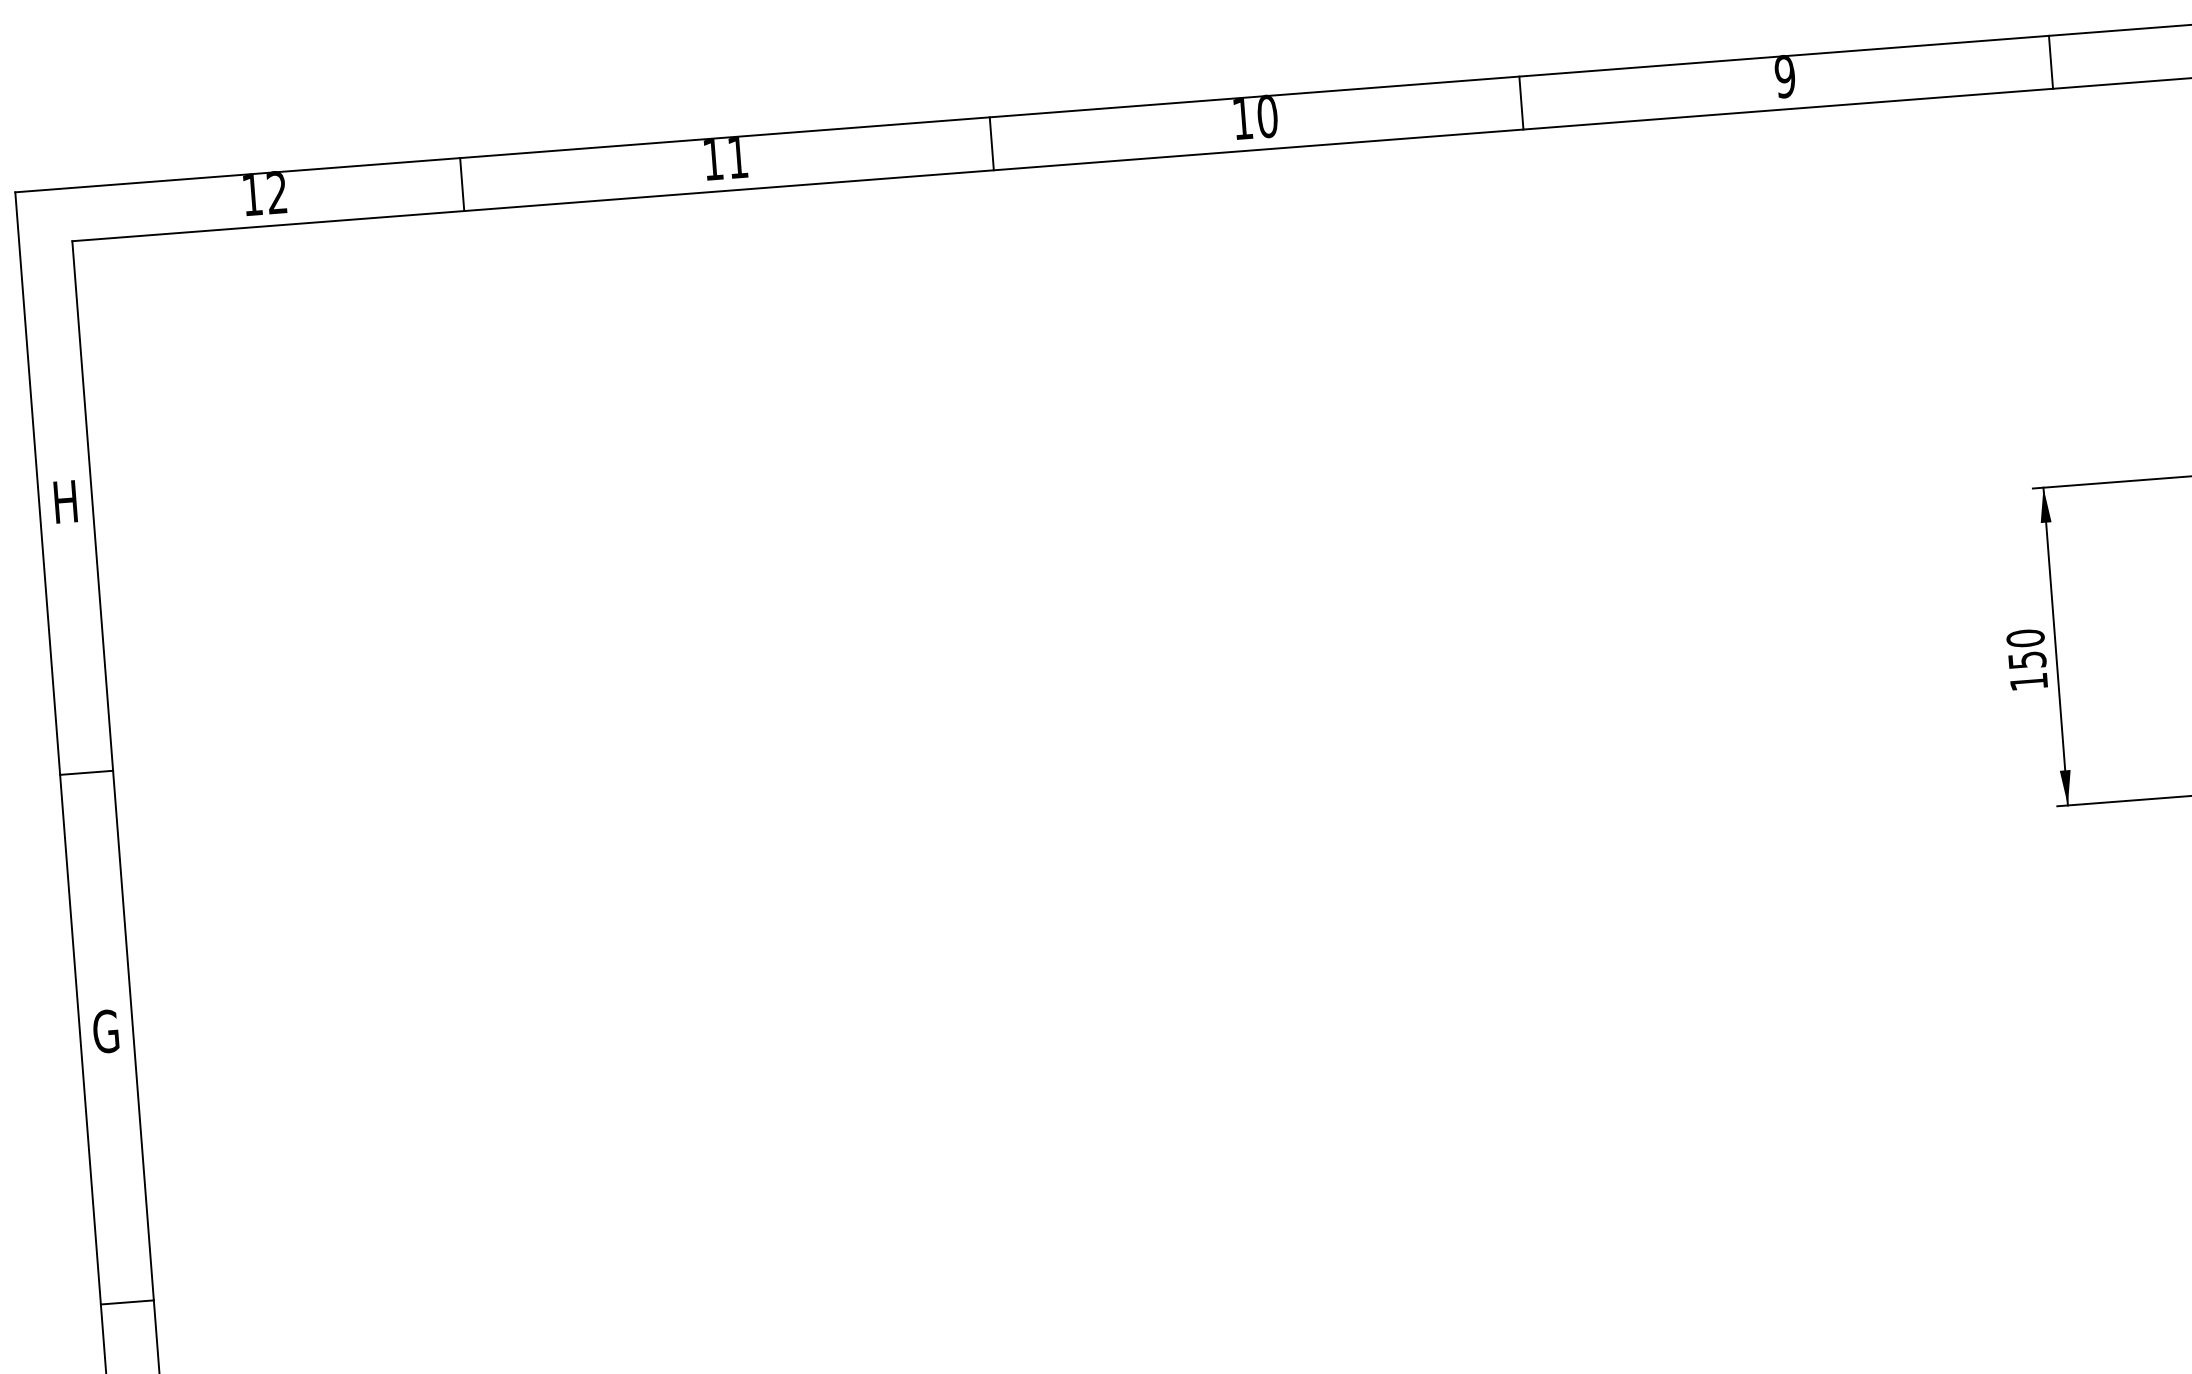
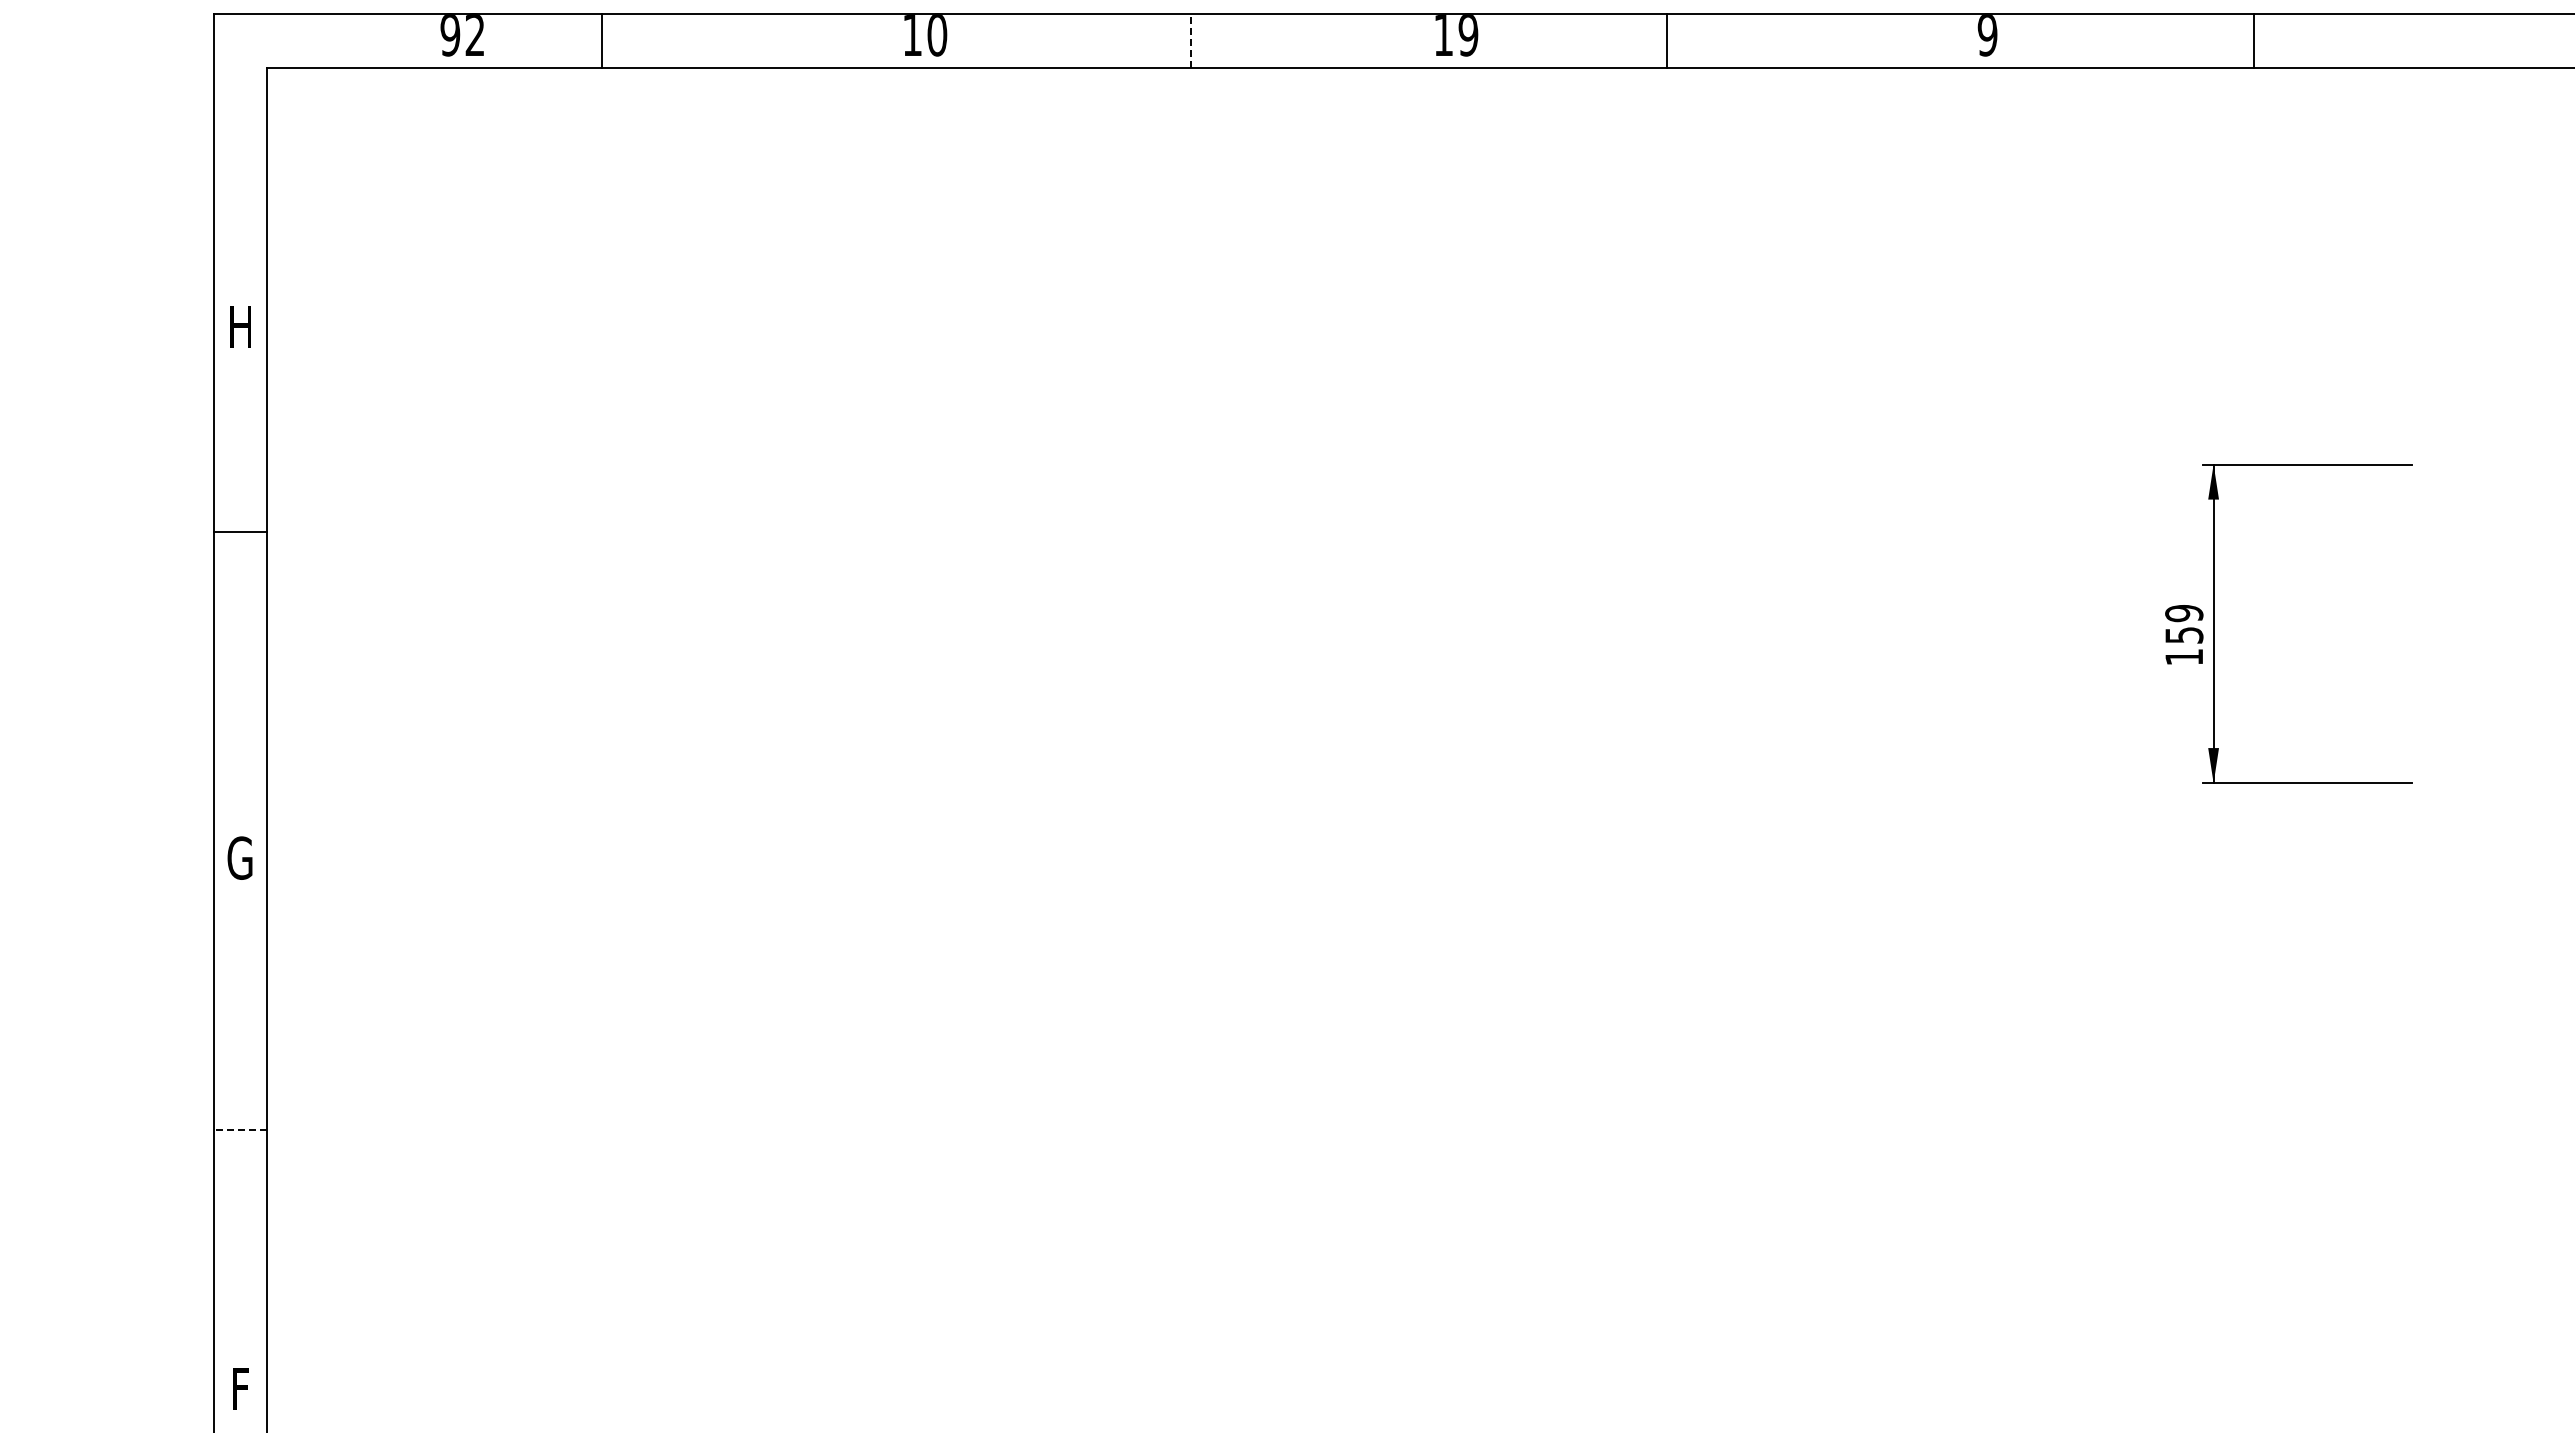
line: (1521, 102) -> (1666, 40), moved
text: (1267, 117) -> (1468, 35), 10 -> 19
line: (991, 143) -> (1191, 40), solid -> dashed
text: (738, 157) -> (937, 35), 11 -> 10
line: (462, 184) -> (602, 40), moved
text: (252, 195) -> (450, 35), 12 -> 92
text: (2025, 638) -> (2184, 613), 150 -> 159
line: (86, 772) -> (240, 531), moved
line: (127, 1302) -> (240, 1129), solid -> dashed

